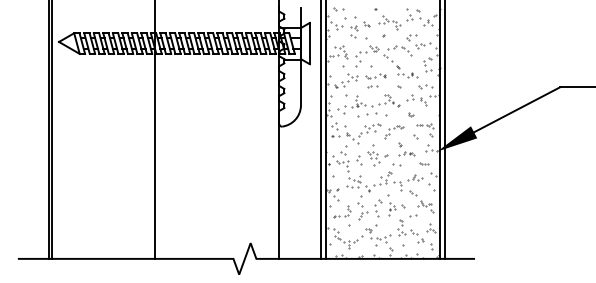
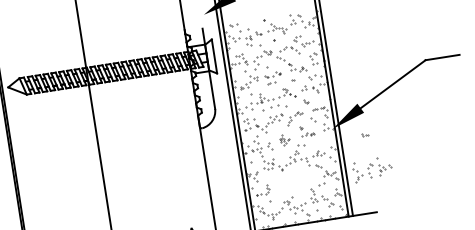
part: (377, 155) -> (284, 139), size x0.6
part: (424, 163) -> (365, 134), moved
part: (381, 207) -> (373, 169), moved

